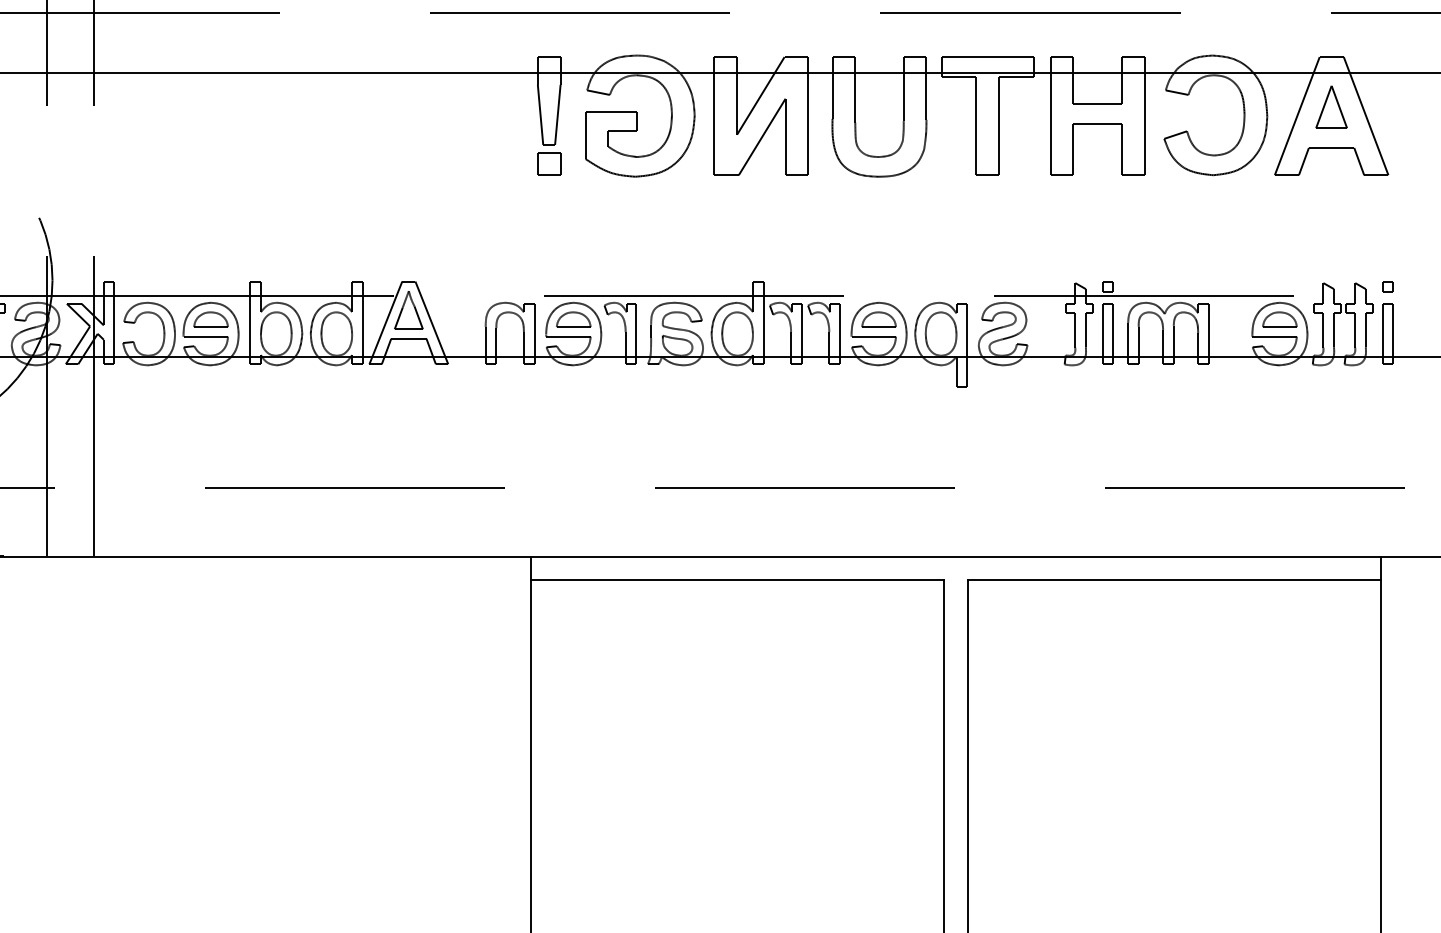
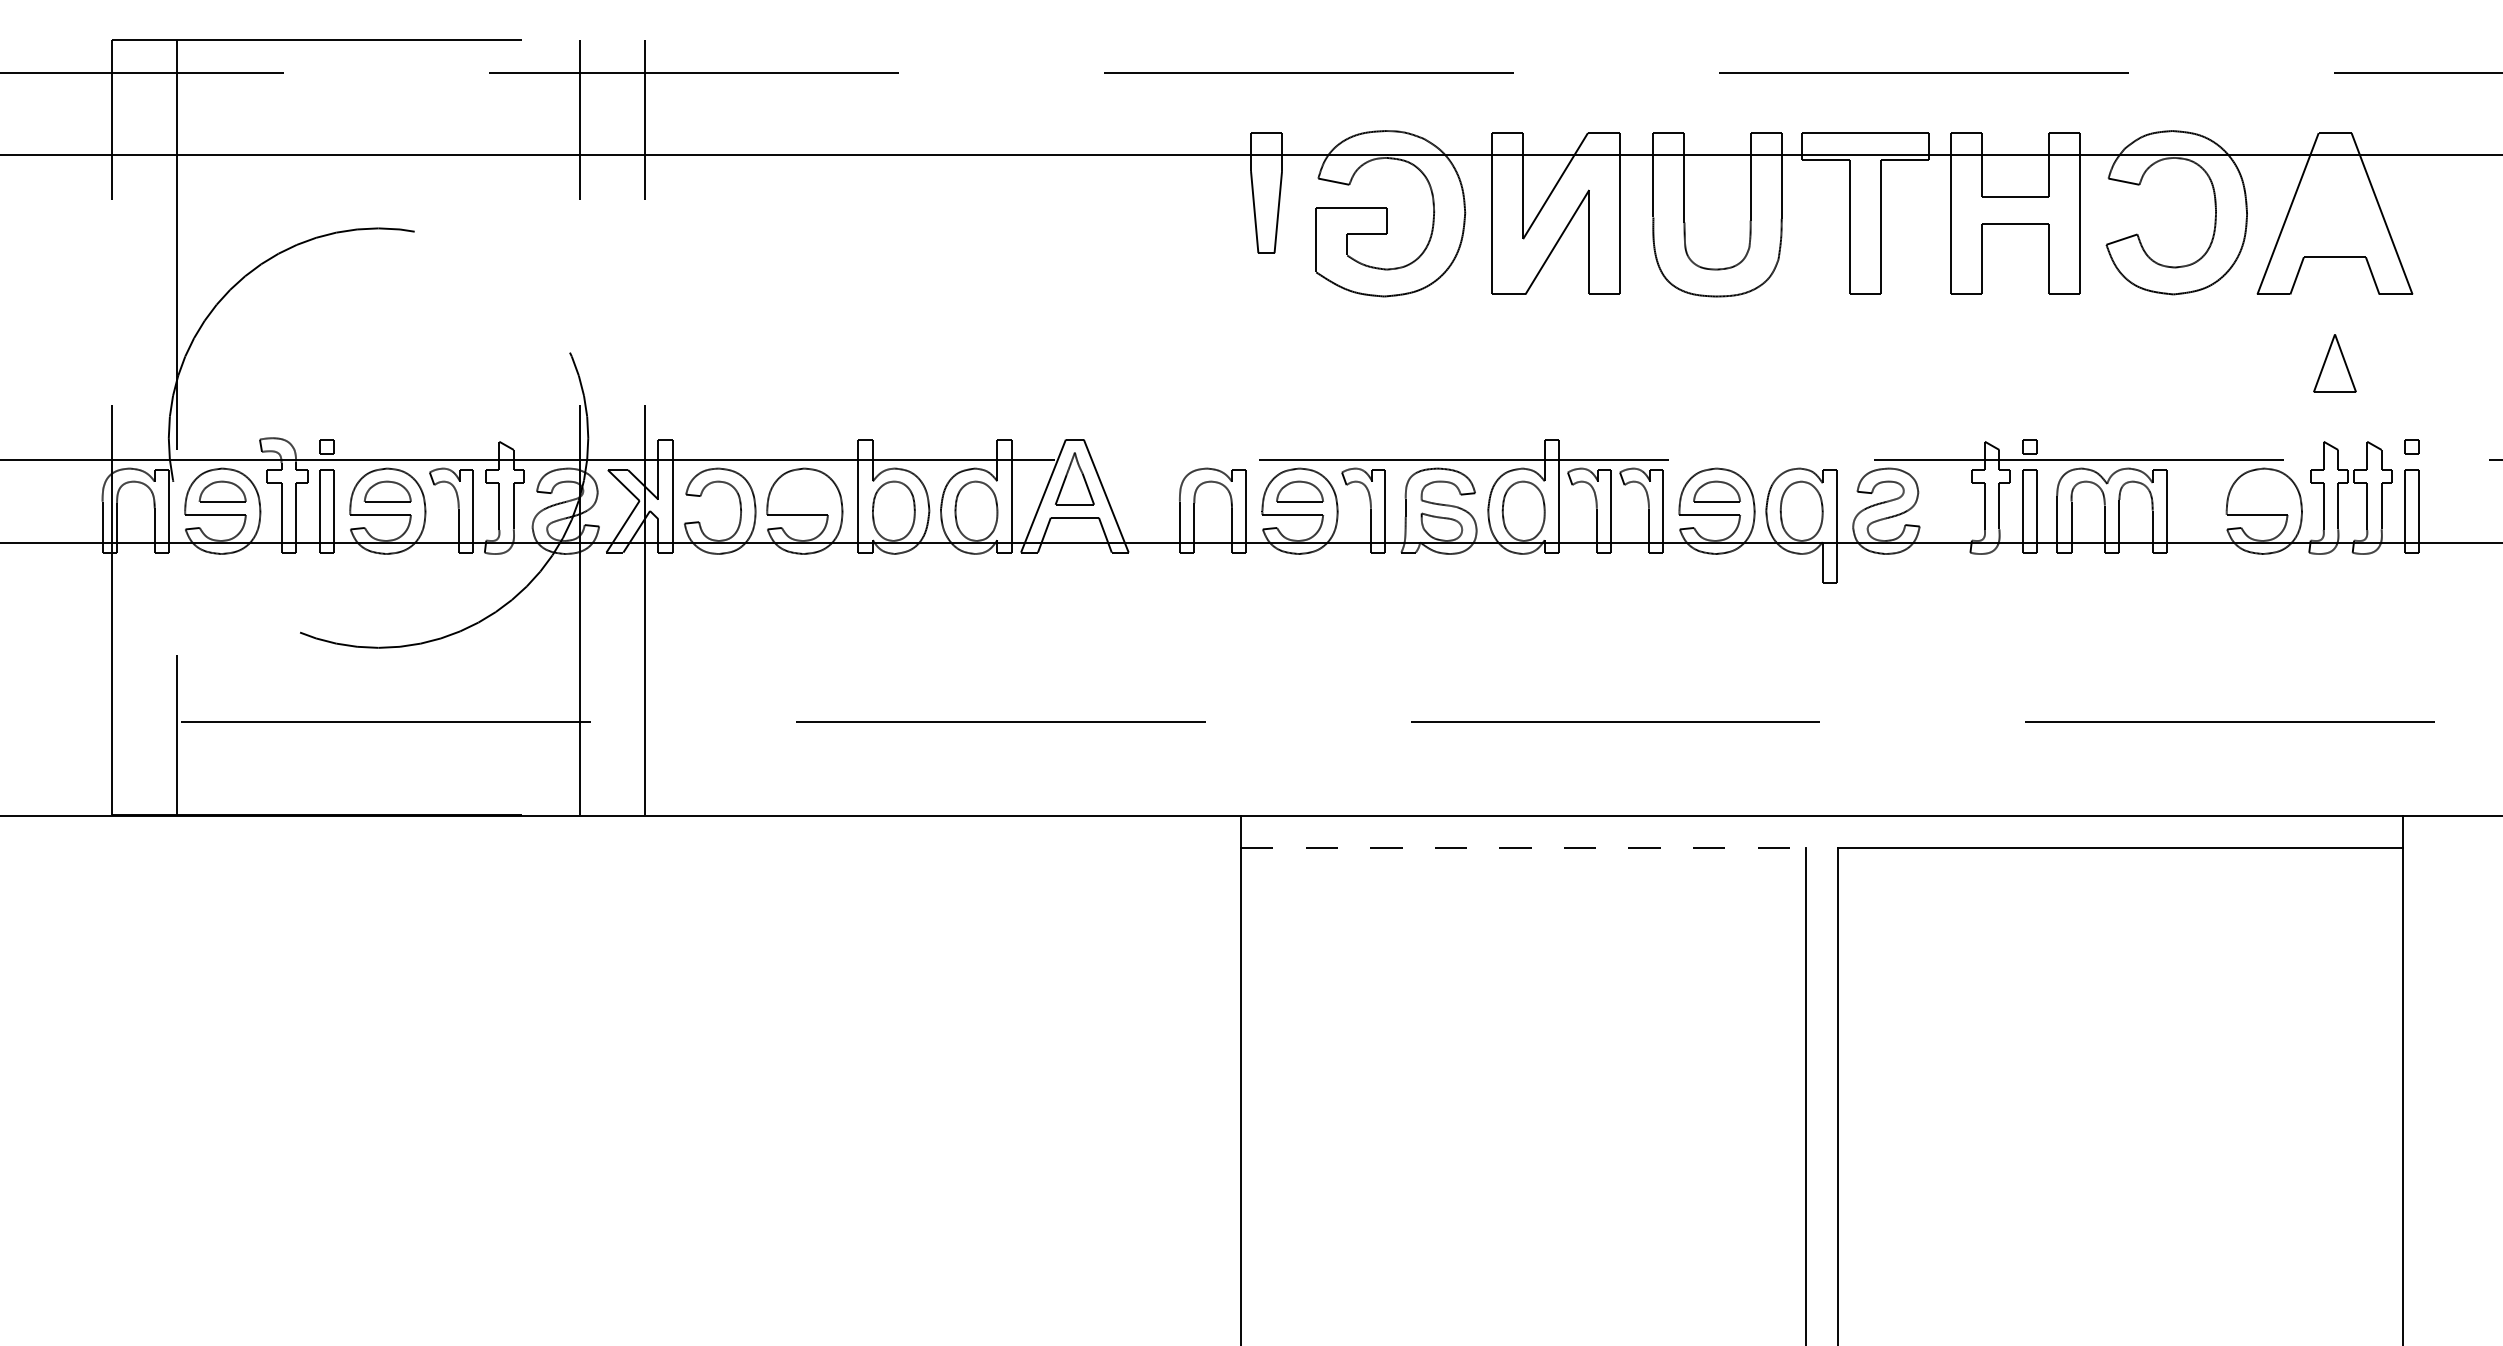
part: (1331, 107) -> (2334, 363), moved
part: (549, 163) -> (1266, 278), removed
part: (210, 319) -> (804, 491), removed
part: (1280, 319) -> (2264, 491), removed
line: (738, 580) -> (1524, 847), solid -> dashed

